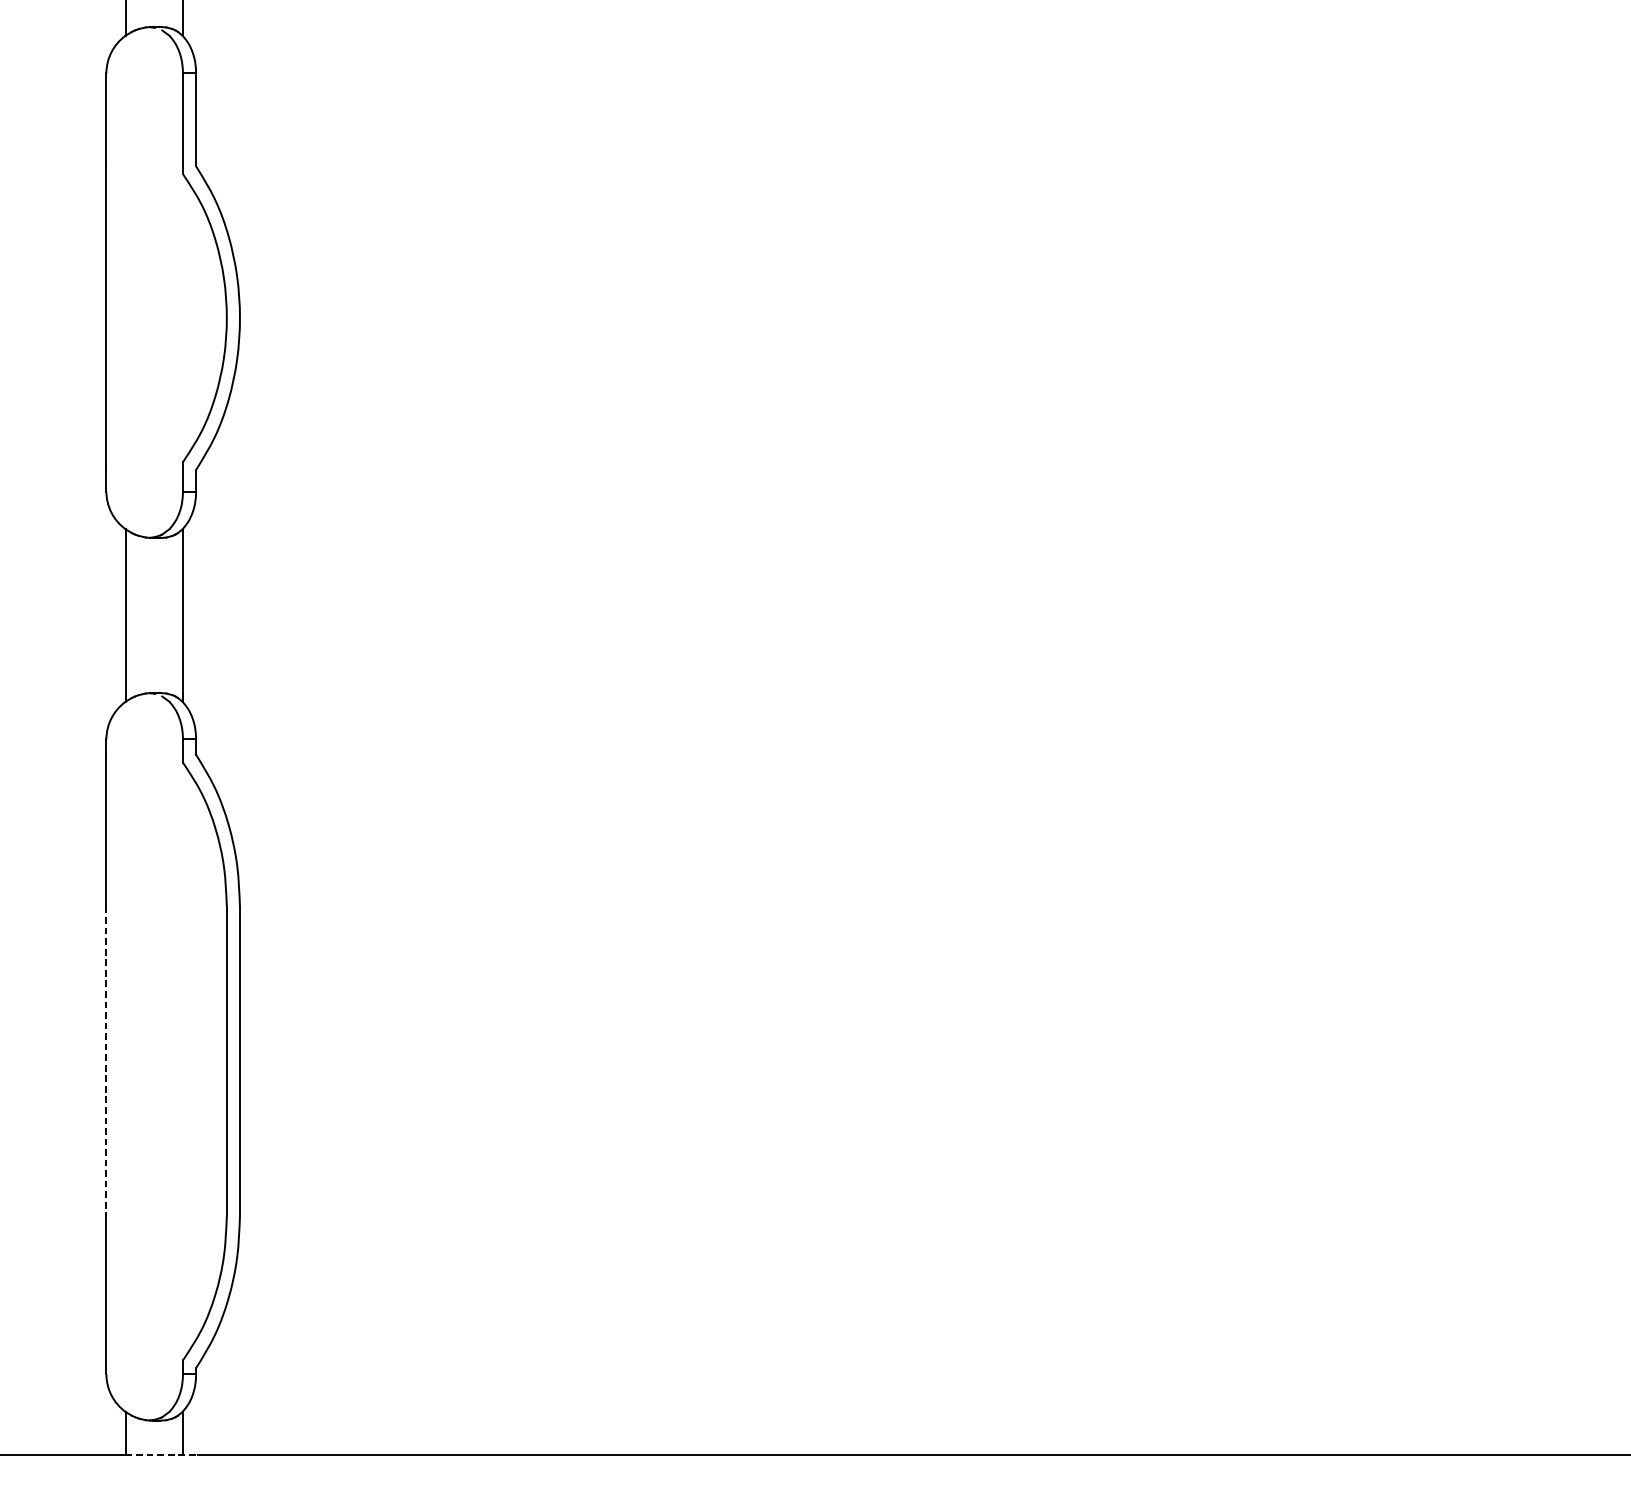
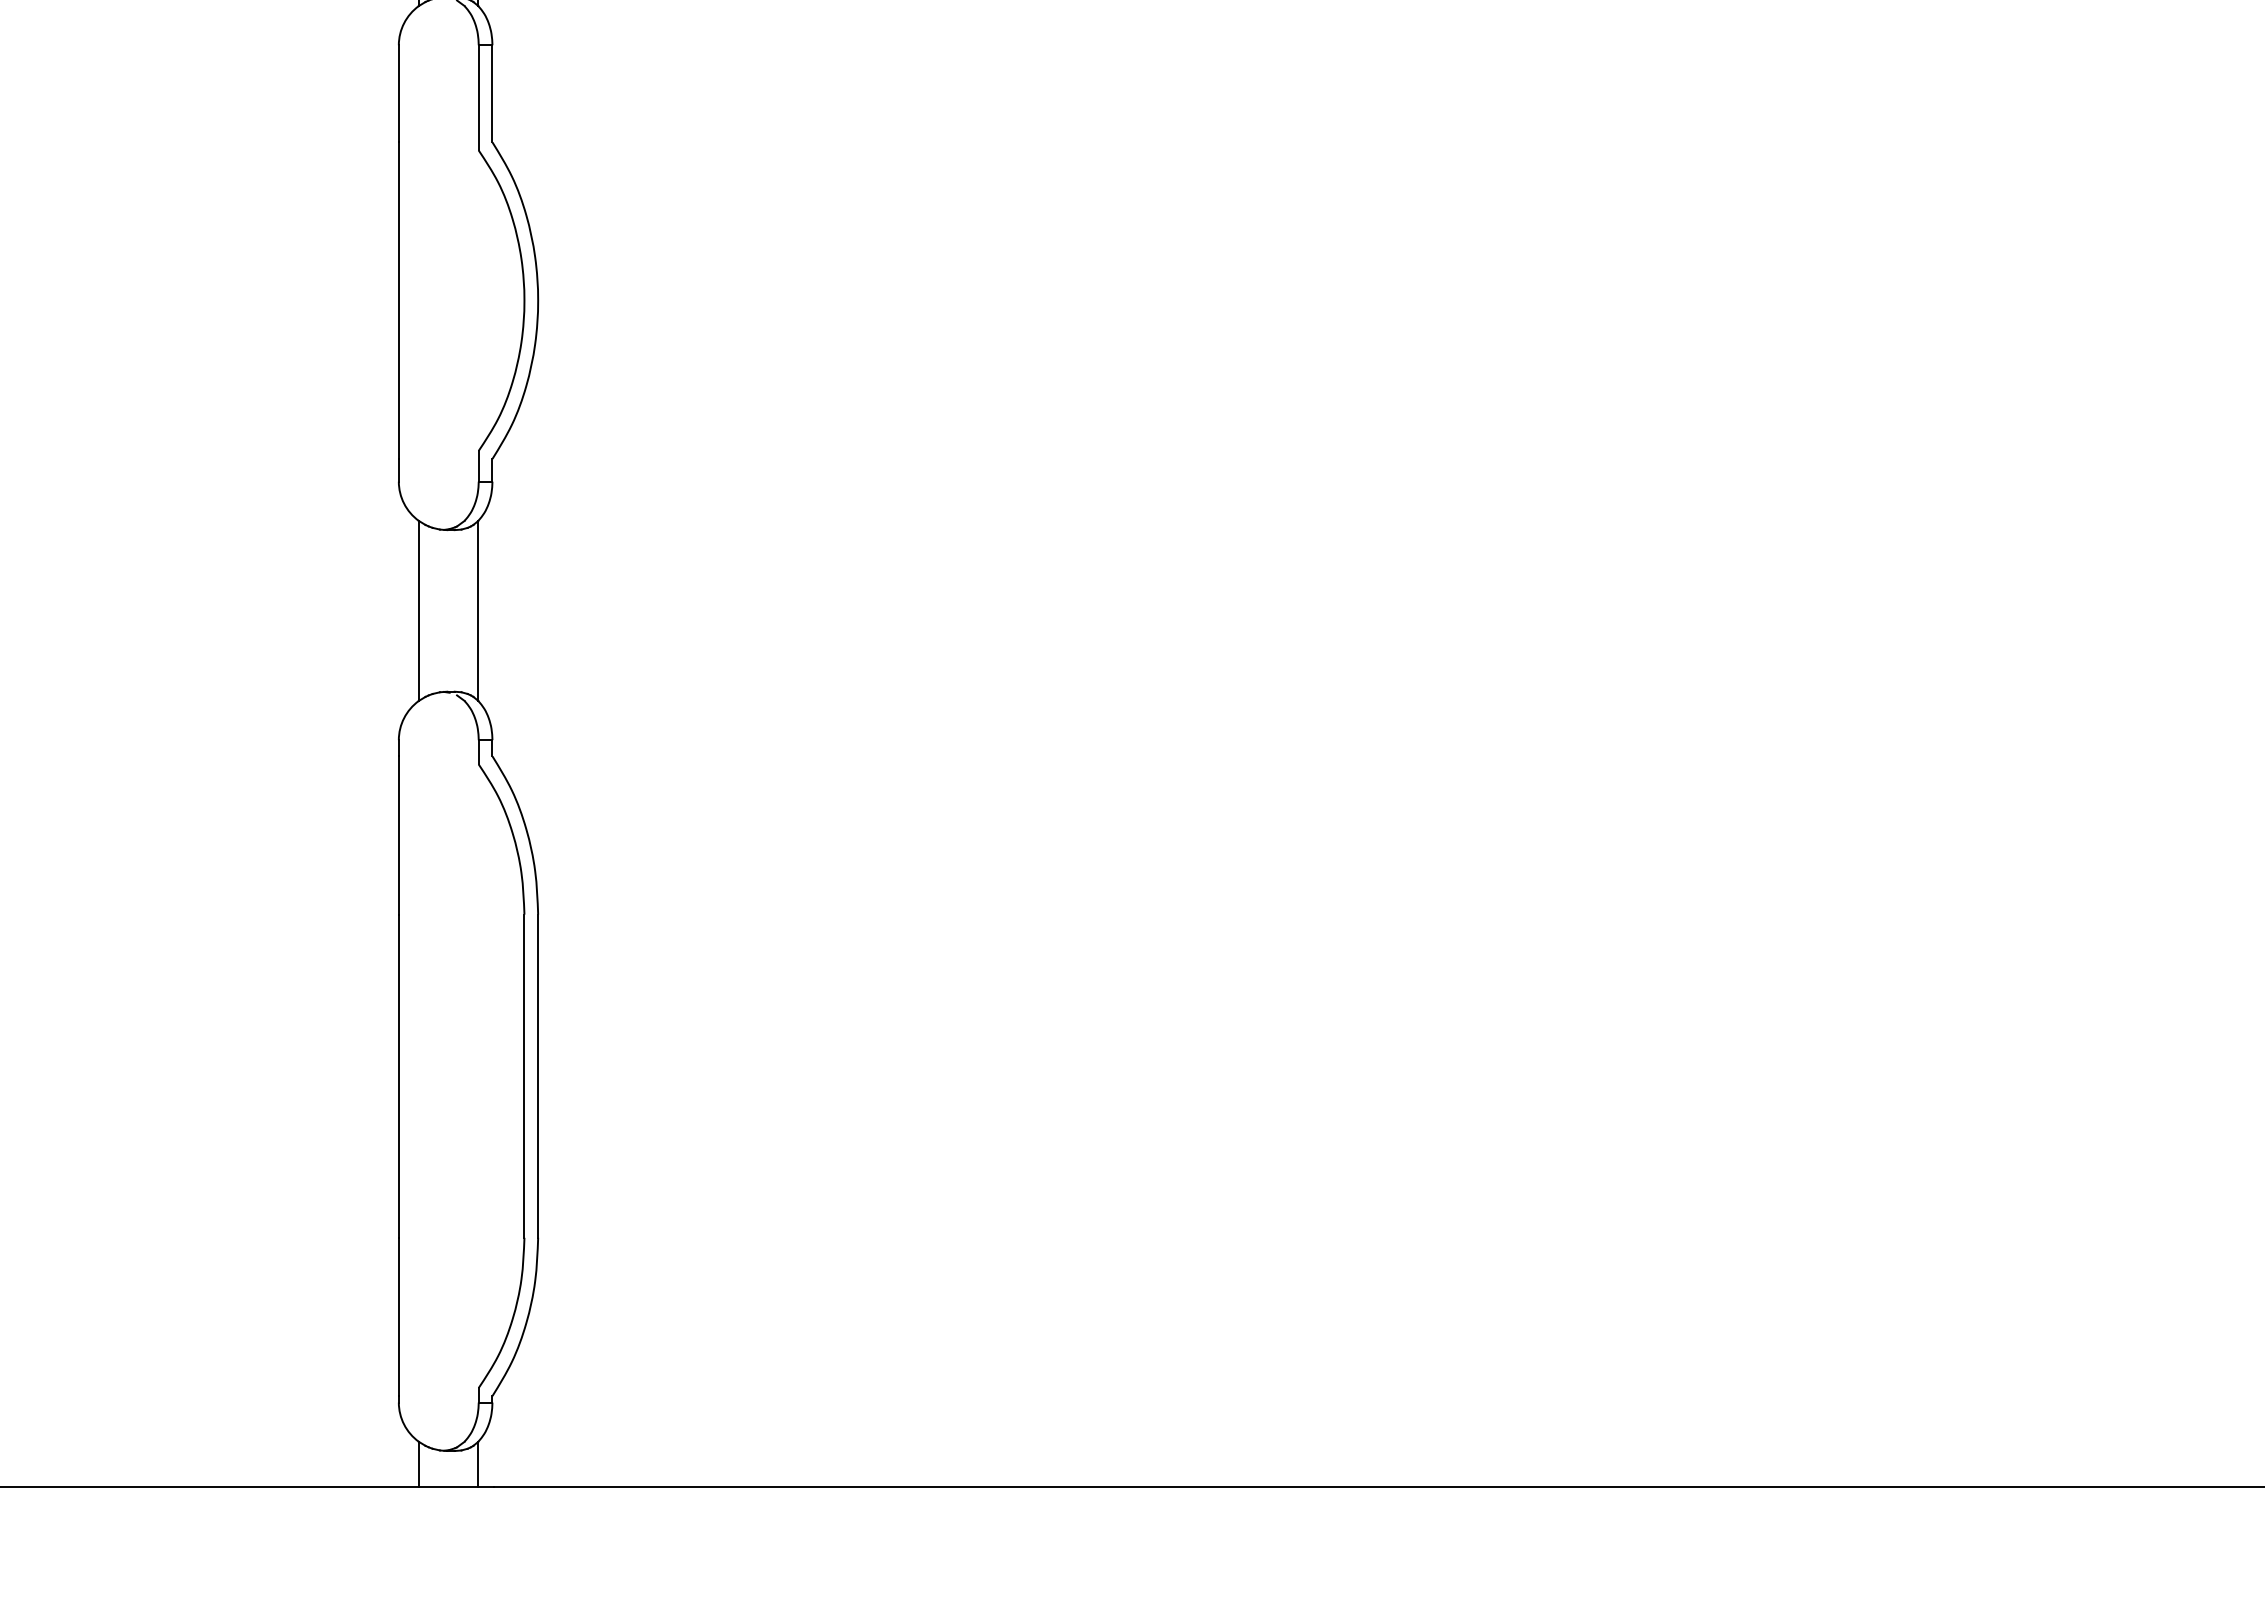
line: (106, 1061) -> (398, 1076), dashed -> solid
line: (161, 1454) -> (456, 1486), dashed -> solid

